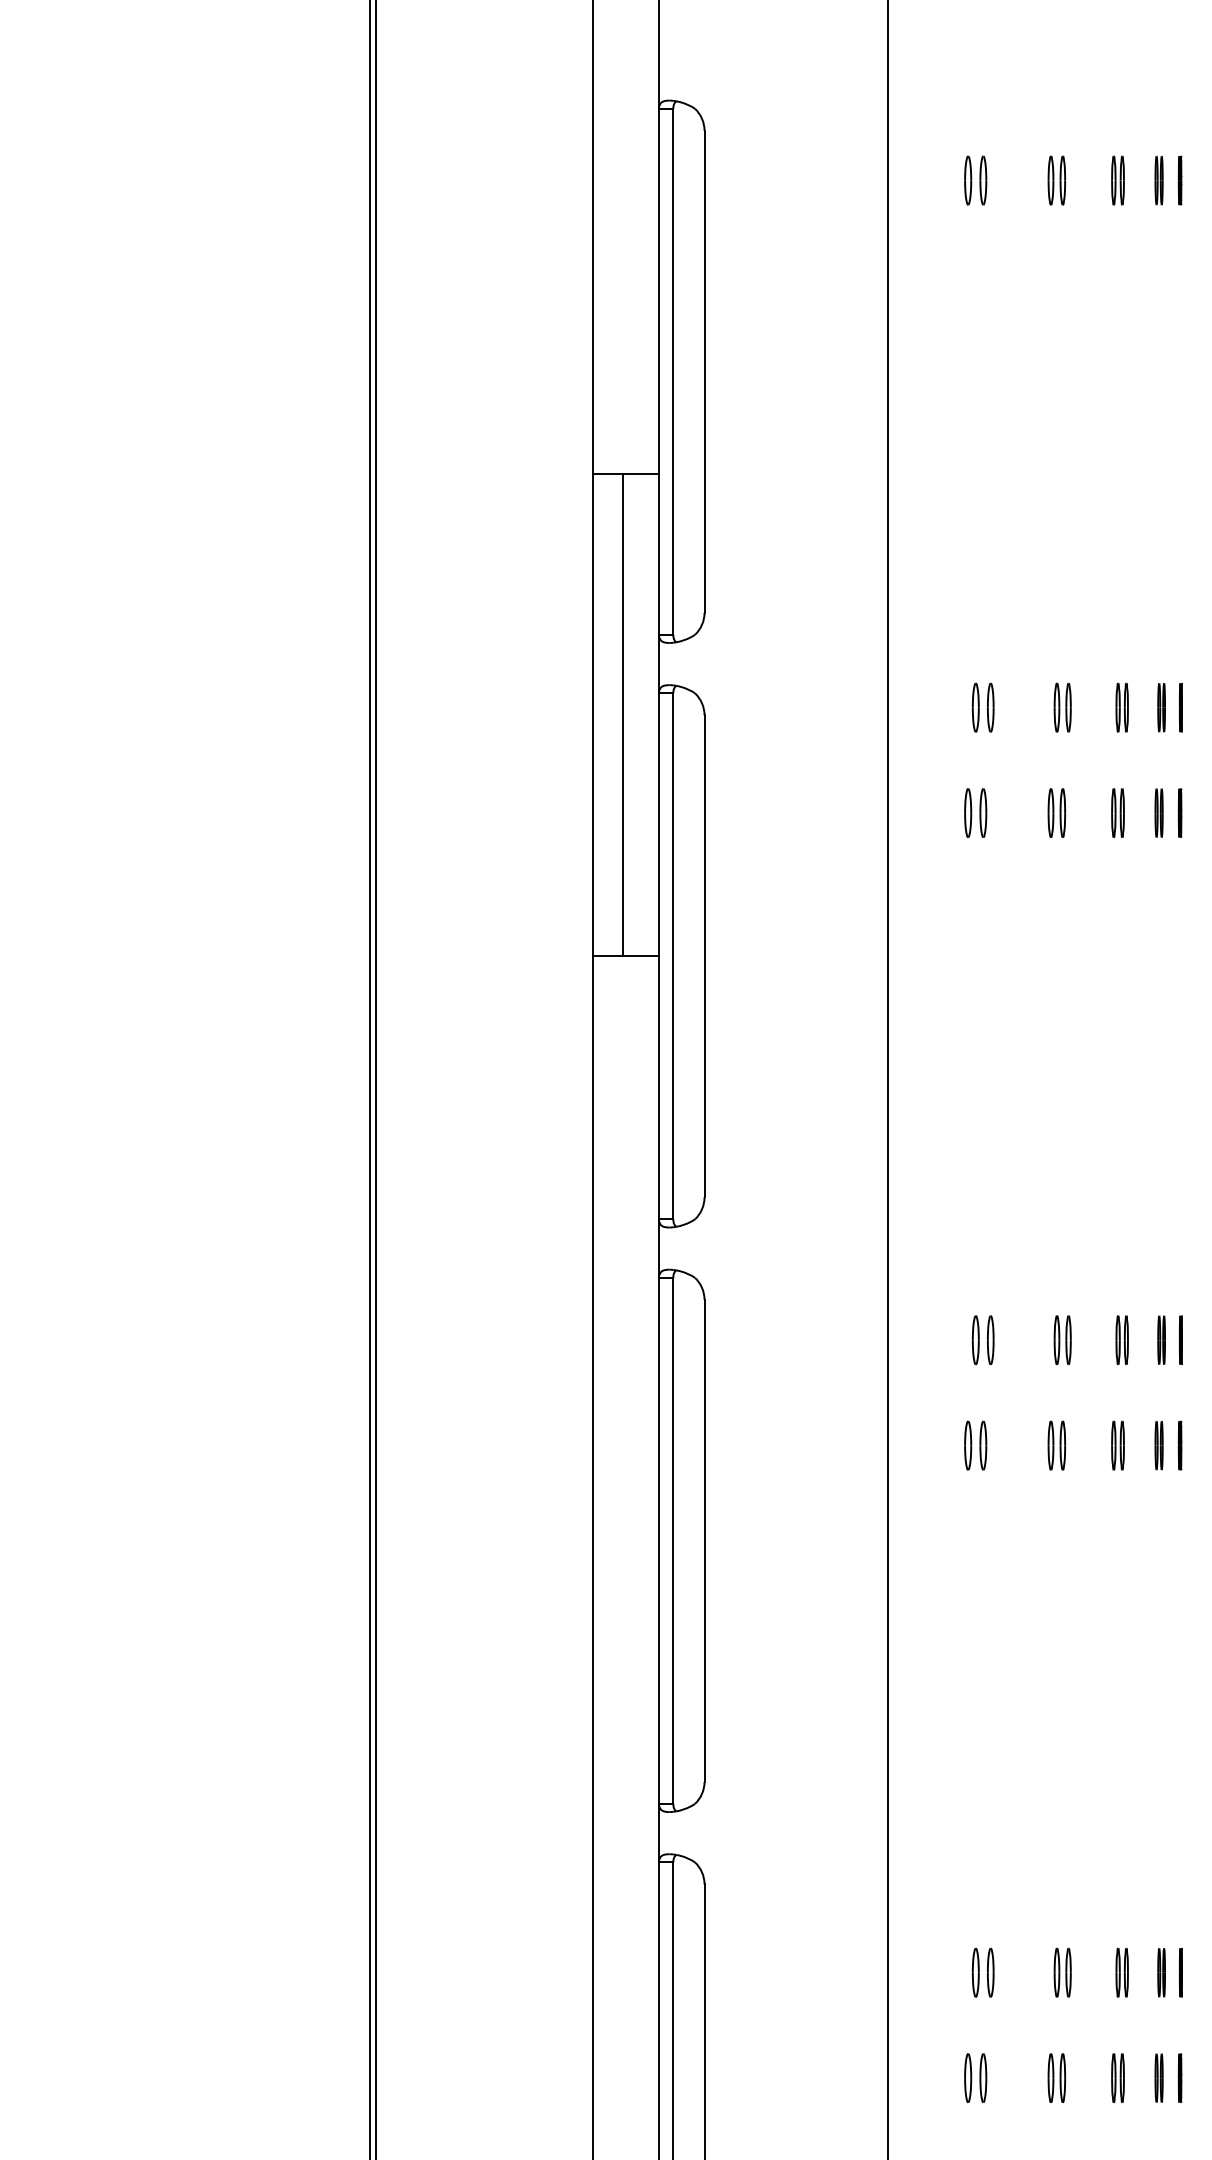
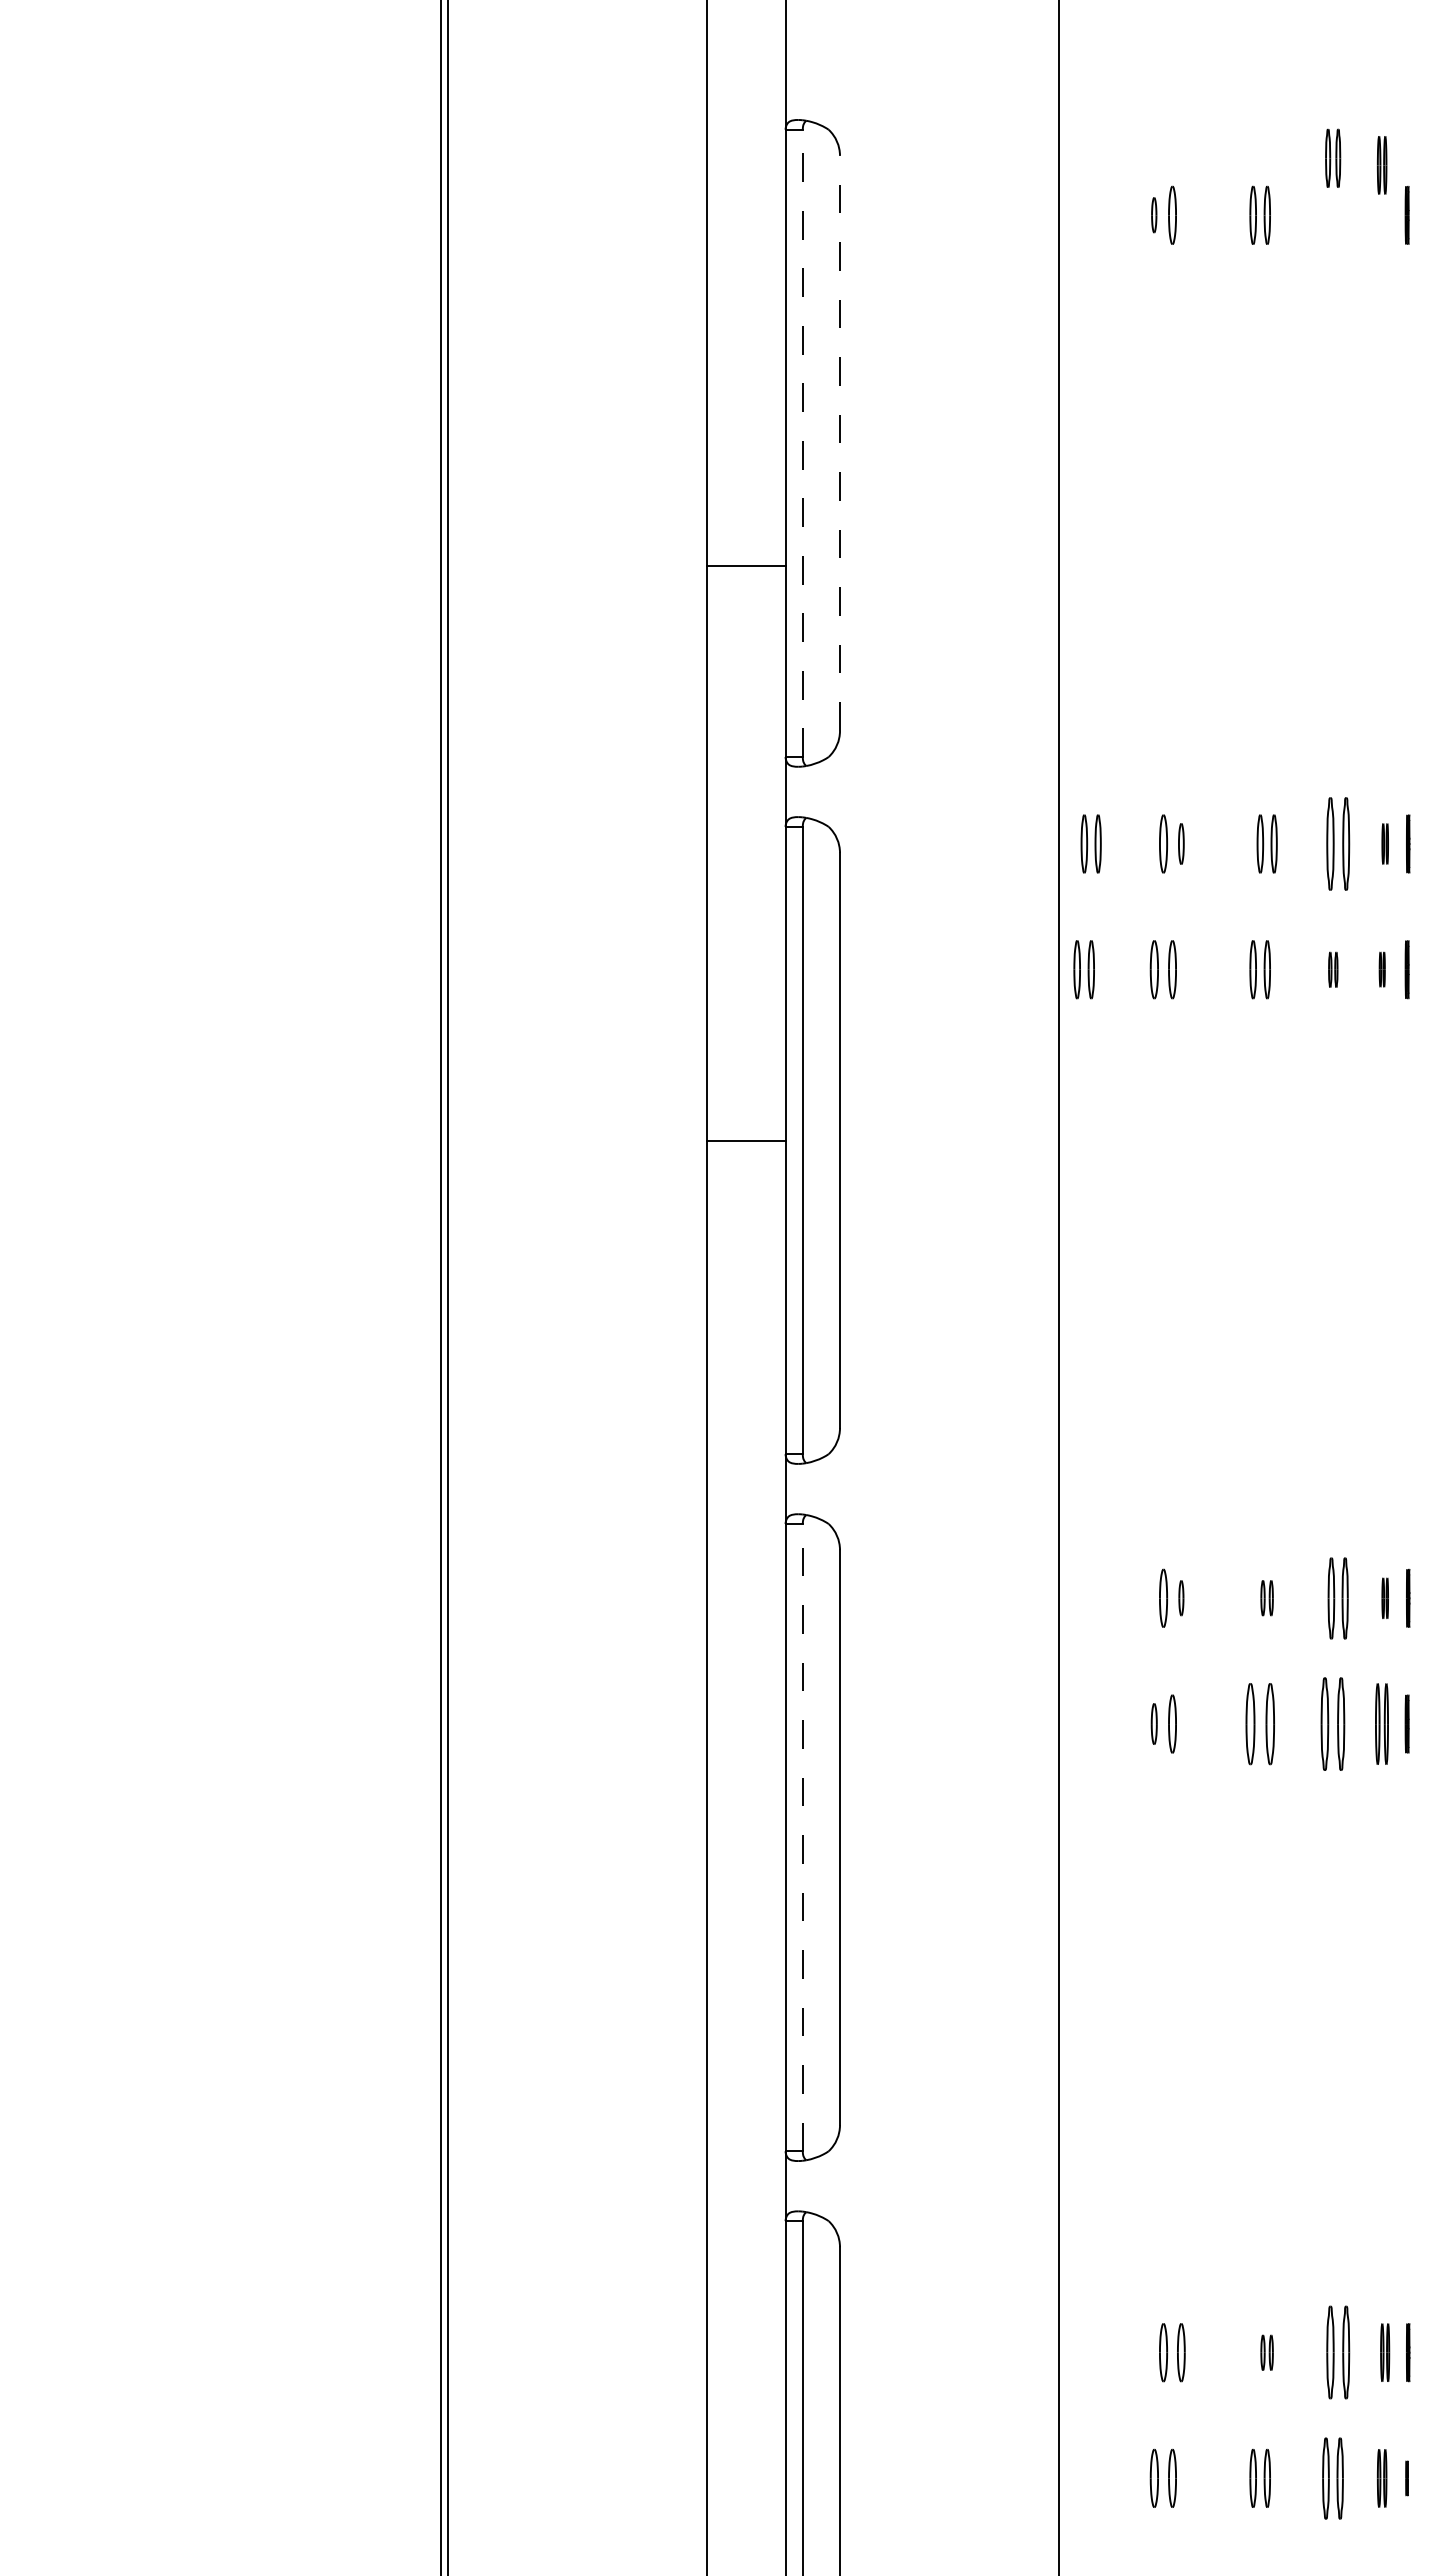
part: (967, 179) -> (1153, 214), size x0.6
part: (1118, 179) -> (1333, 157), moved
part: (1159, 180) -> (1382, 165), moved
line: (673, 371) -> (802, 443), solid -> dashed
line: (704, 371) -> (840, 442), solid -> dashed
part: (914, 707) -> (1090, 843), added
part: (990, 707) -> (1181, 843), size x0.7
part: (1121, 707) -> (1337, 843), size x1.6
part: (1161, 707) -> (1385, 843), size x0.7
line: (622, 714) -> (742, 852), removed
part: (908, 812) -> (1083, 969), added
part: (1118, 812) -> (1333, 969), size x0.6
part: (1159, 812) -> (1382, 969), size x0.6
part: (990, 1339) -> (1181, 1597), size x0.6
part: (1062, 1339) -> (1266, 1597), size x0.6
part: (1121, 1339) -> (1337, 1597), size x1.4
part: (1161, 1340) -> (1385, 1598), size x0.7
part: (967, 1445) -> (1153, 1723), size x0.7
part: (1056, 1445) -> (1259, 1723), size x1.4
part: (1118, 1445) -> (1333, 1723), size x1.6
part: (1159, 1445) -> (1382, 1723), size x1.4
line: (673, 1540) -> (802, 1837), solid -> dashed
part: (1062, 1972) -> (1266, 2352), size x0.6
part: (1121, 1972) -> (1337, 2352), size x1.6
part: (1118, 2077) -> (1333, 2477), size x1.4
part: (1179, 2078) -> (1406, 2478), size x0.6

